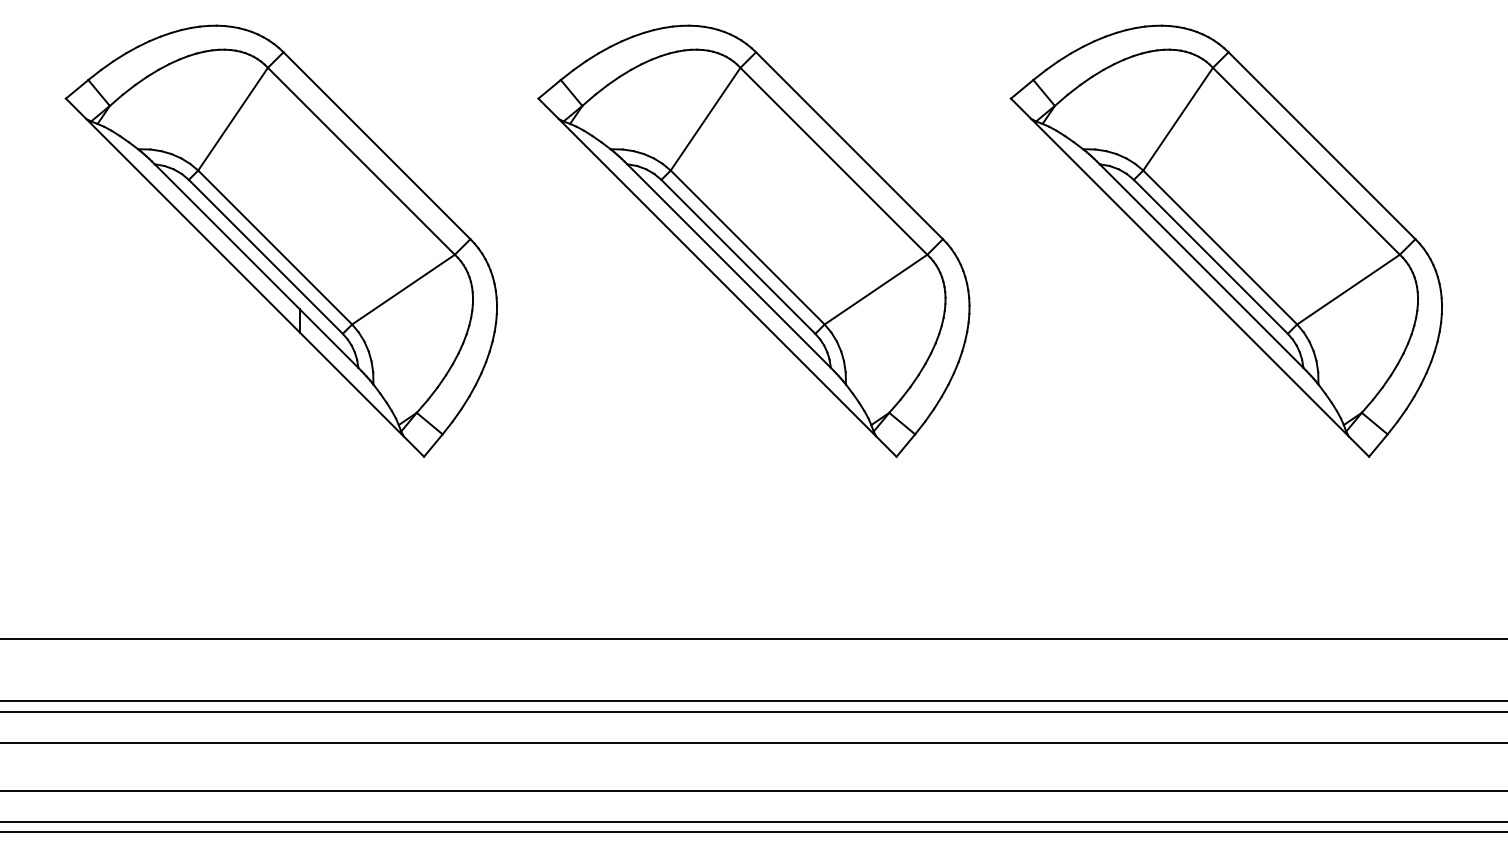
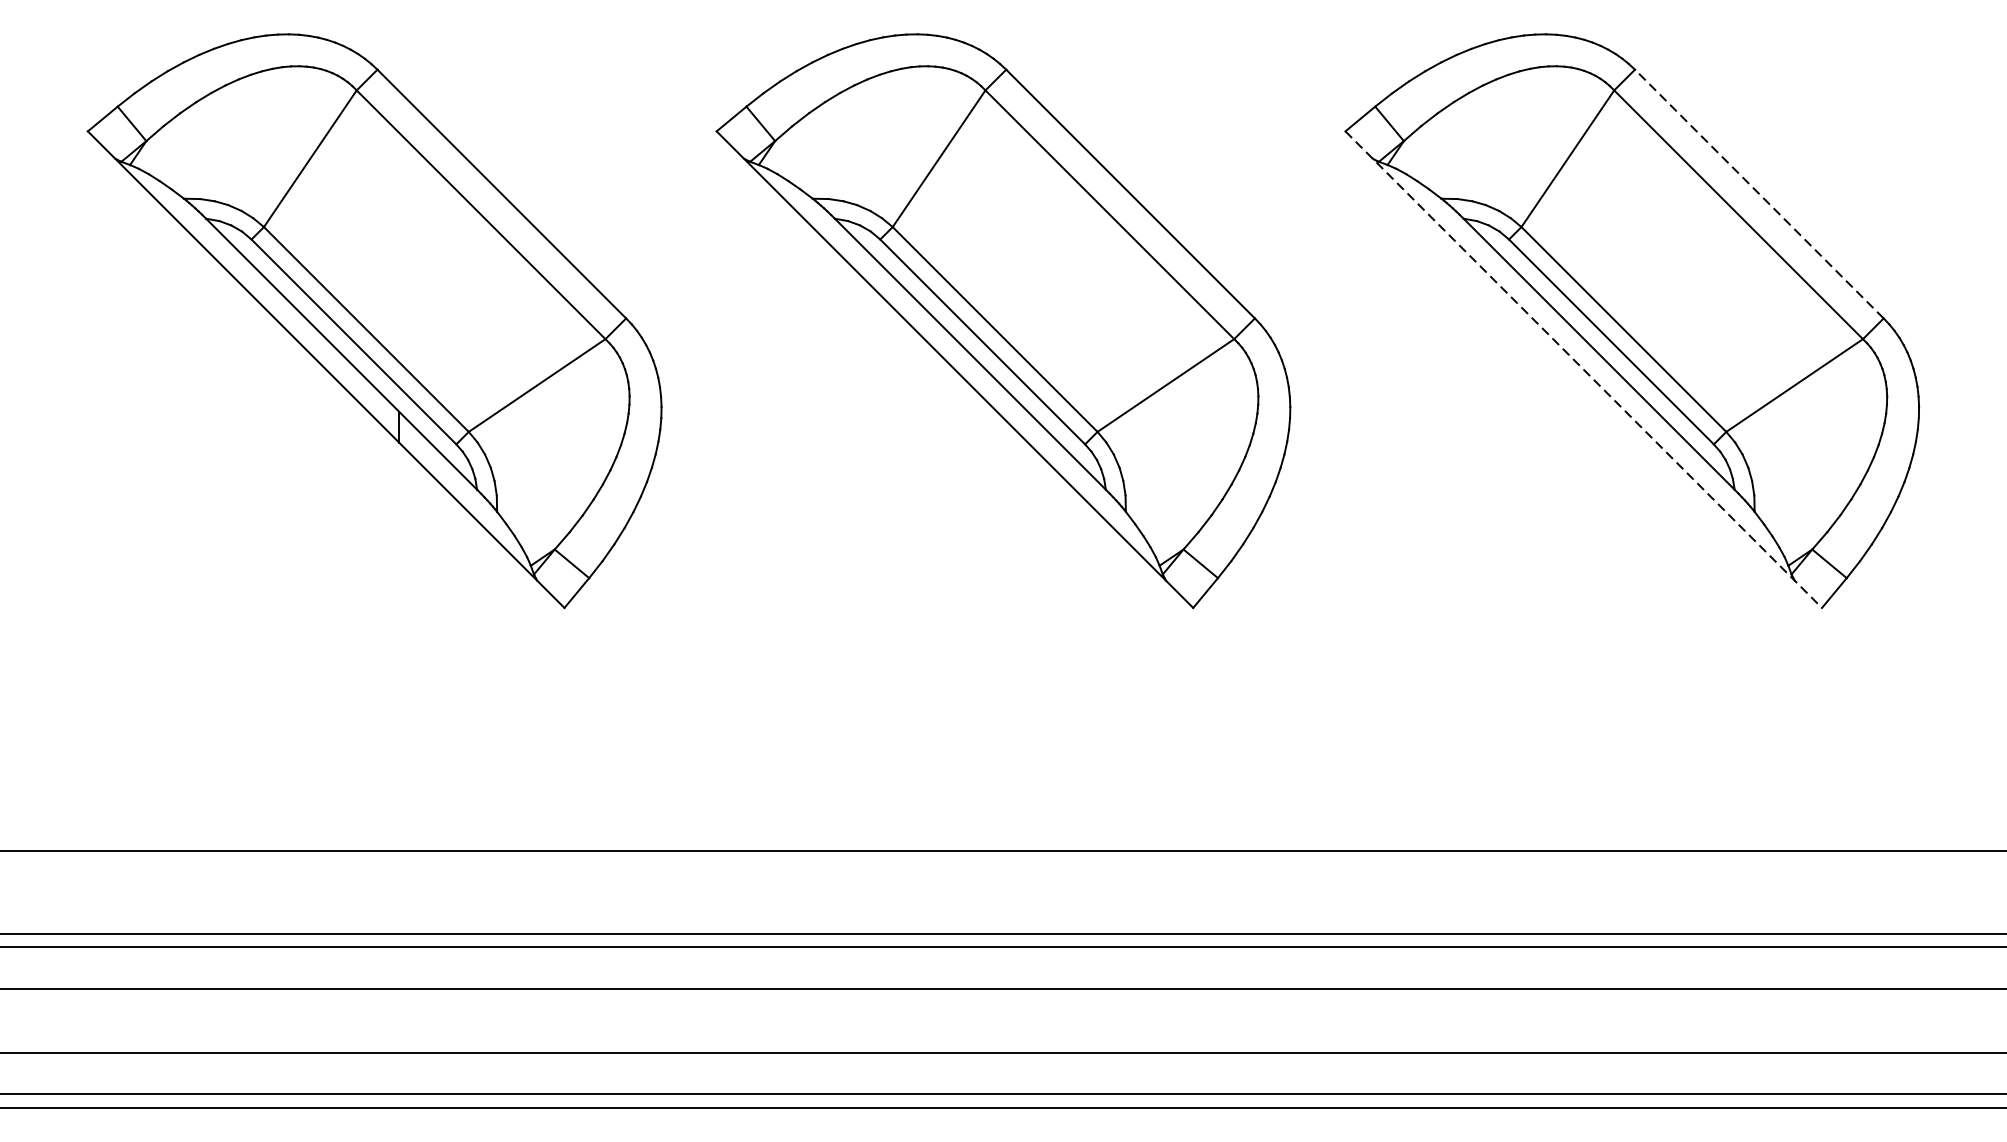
line: (1321, 145) -> (1758, 193), solid -> dashed
line: (1190, 278) -> (1584, 370), solid -> dashed

